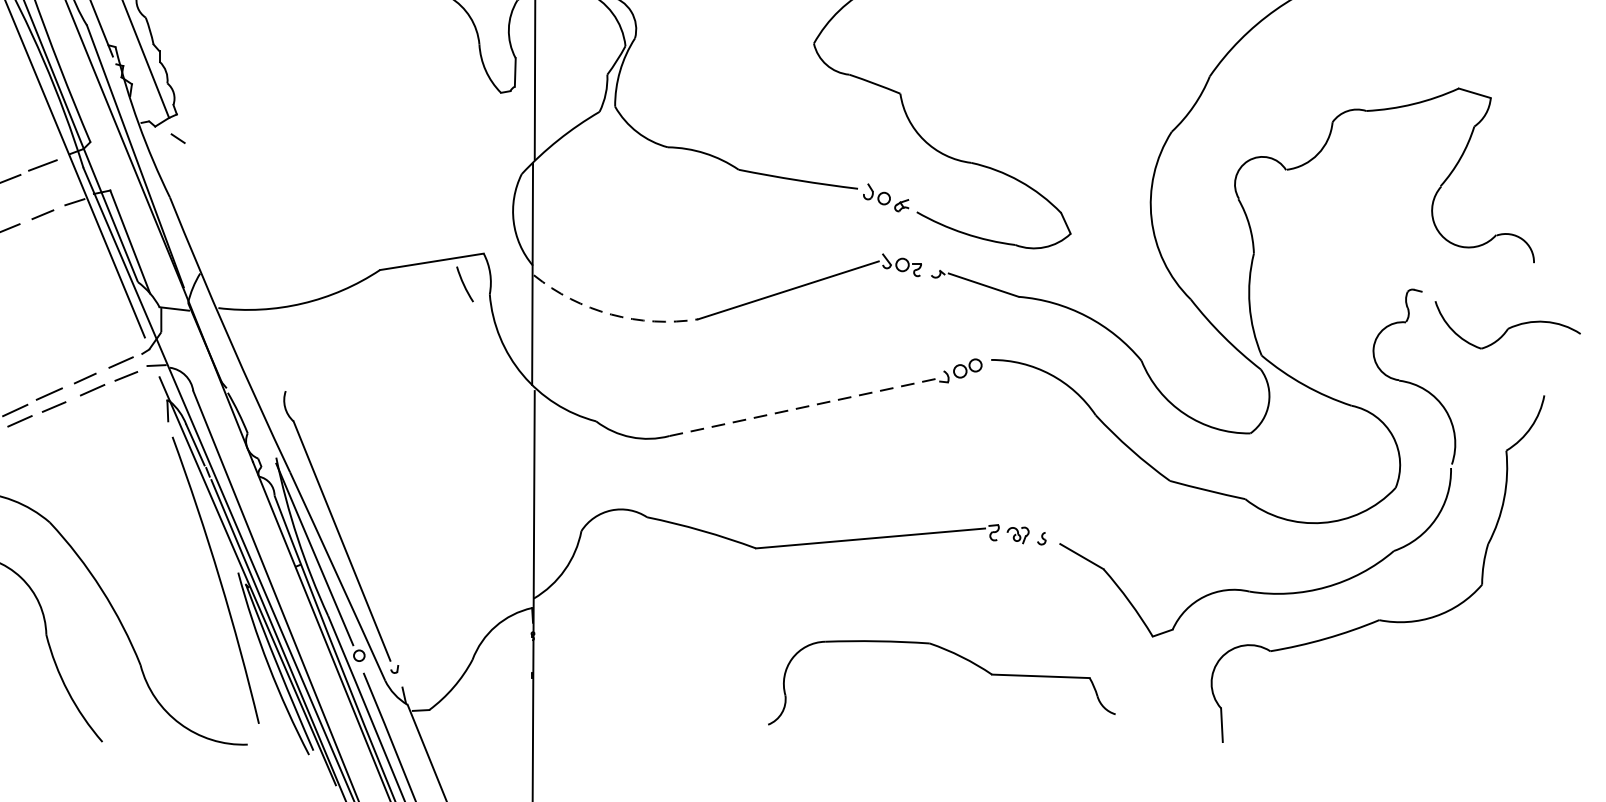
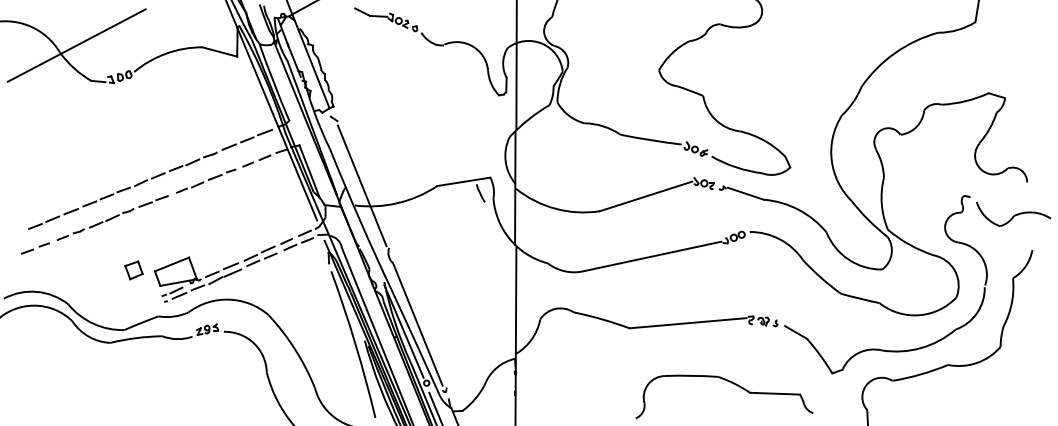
line: (231, 268) -> (361, 185), added
arc: (611, 313) -> (555, 208), dashed -> solid
line: (802, 407) -> (653, 256), dashed -> solid

